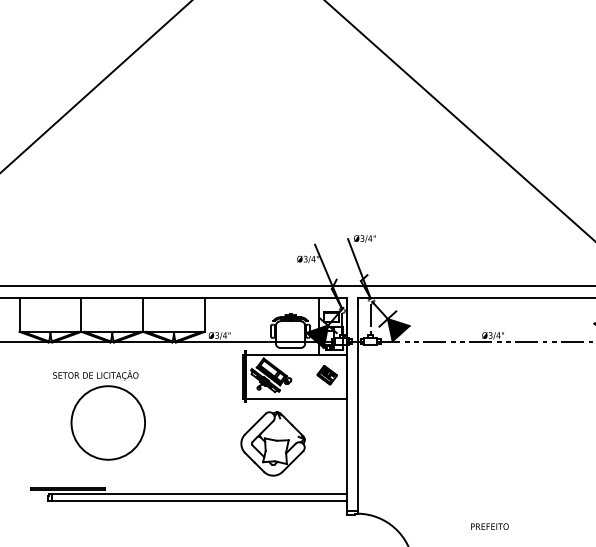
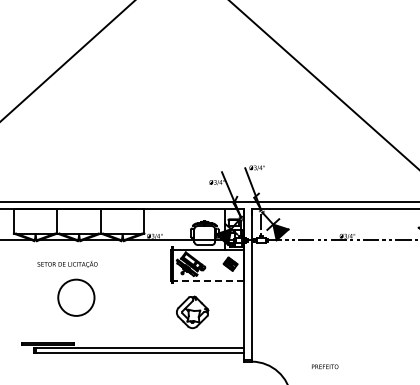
line: (294, 398) -> (207, 280), solid -> dashed
circle: (108, 422) -> (76, 297), size x0.7
part: (273, 443) -> (192, 312), size x0.7
text: (490, 526) -> (325, 366), moved

